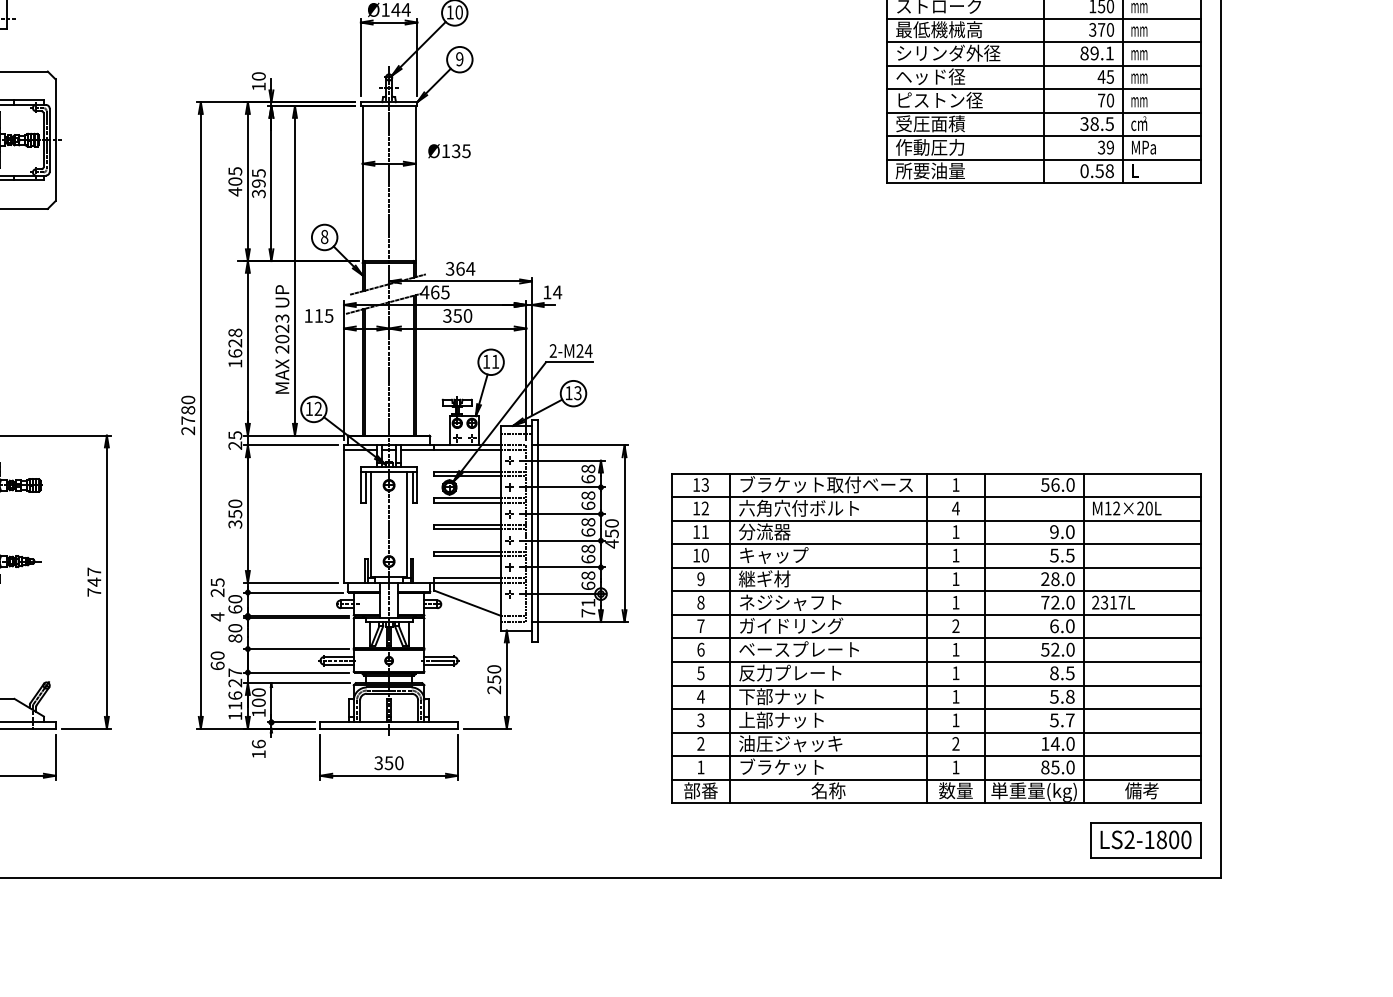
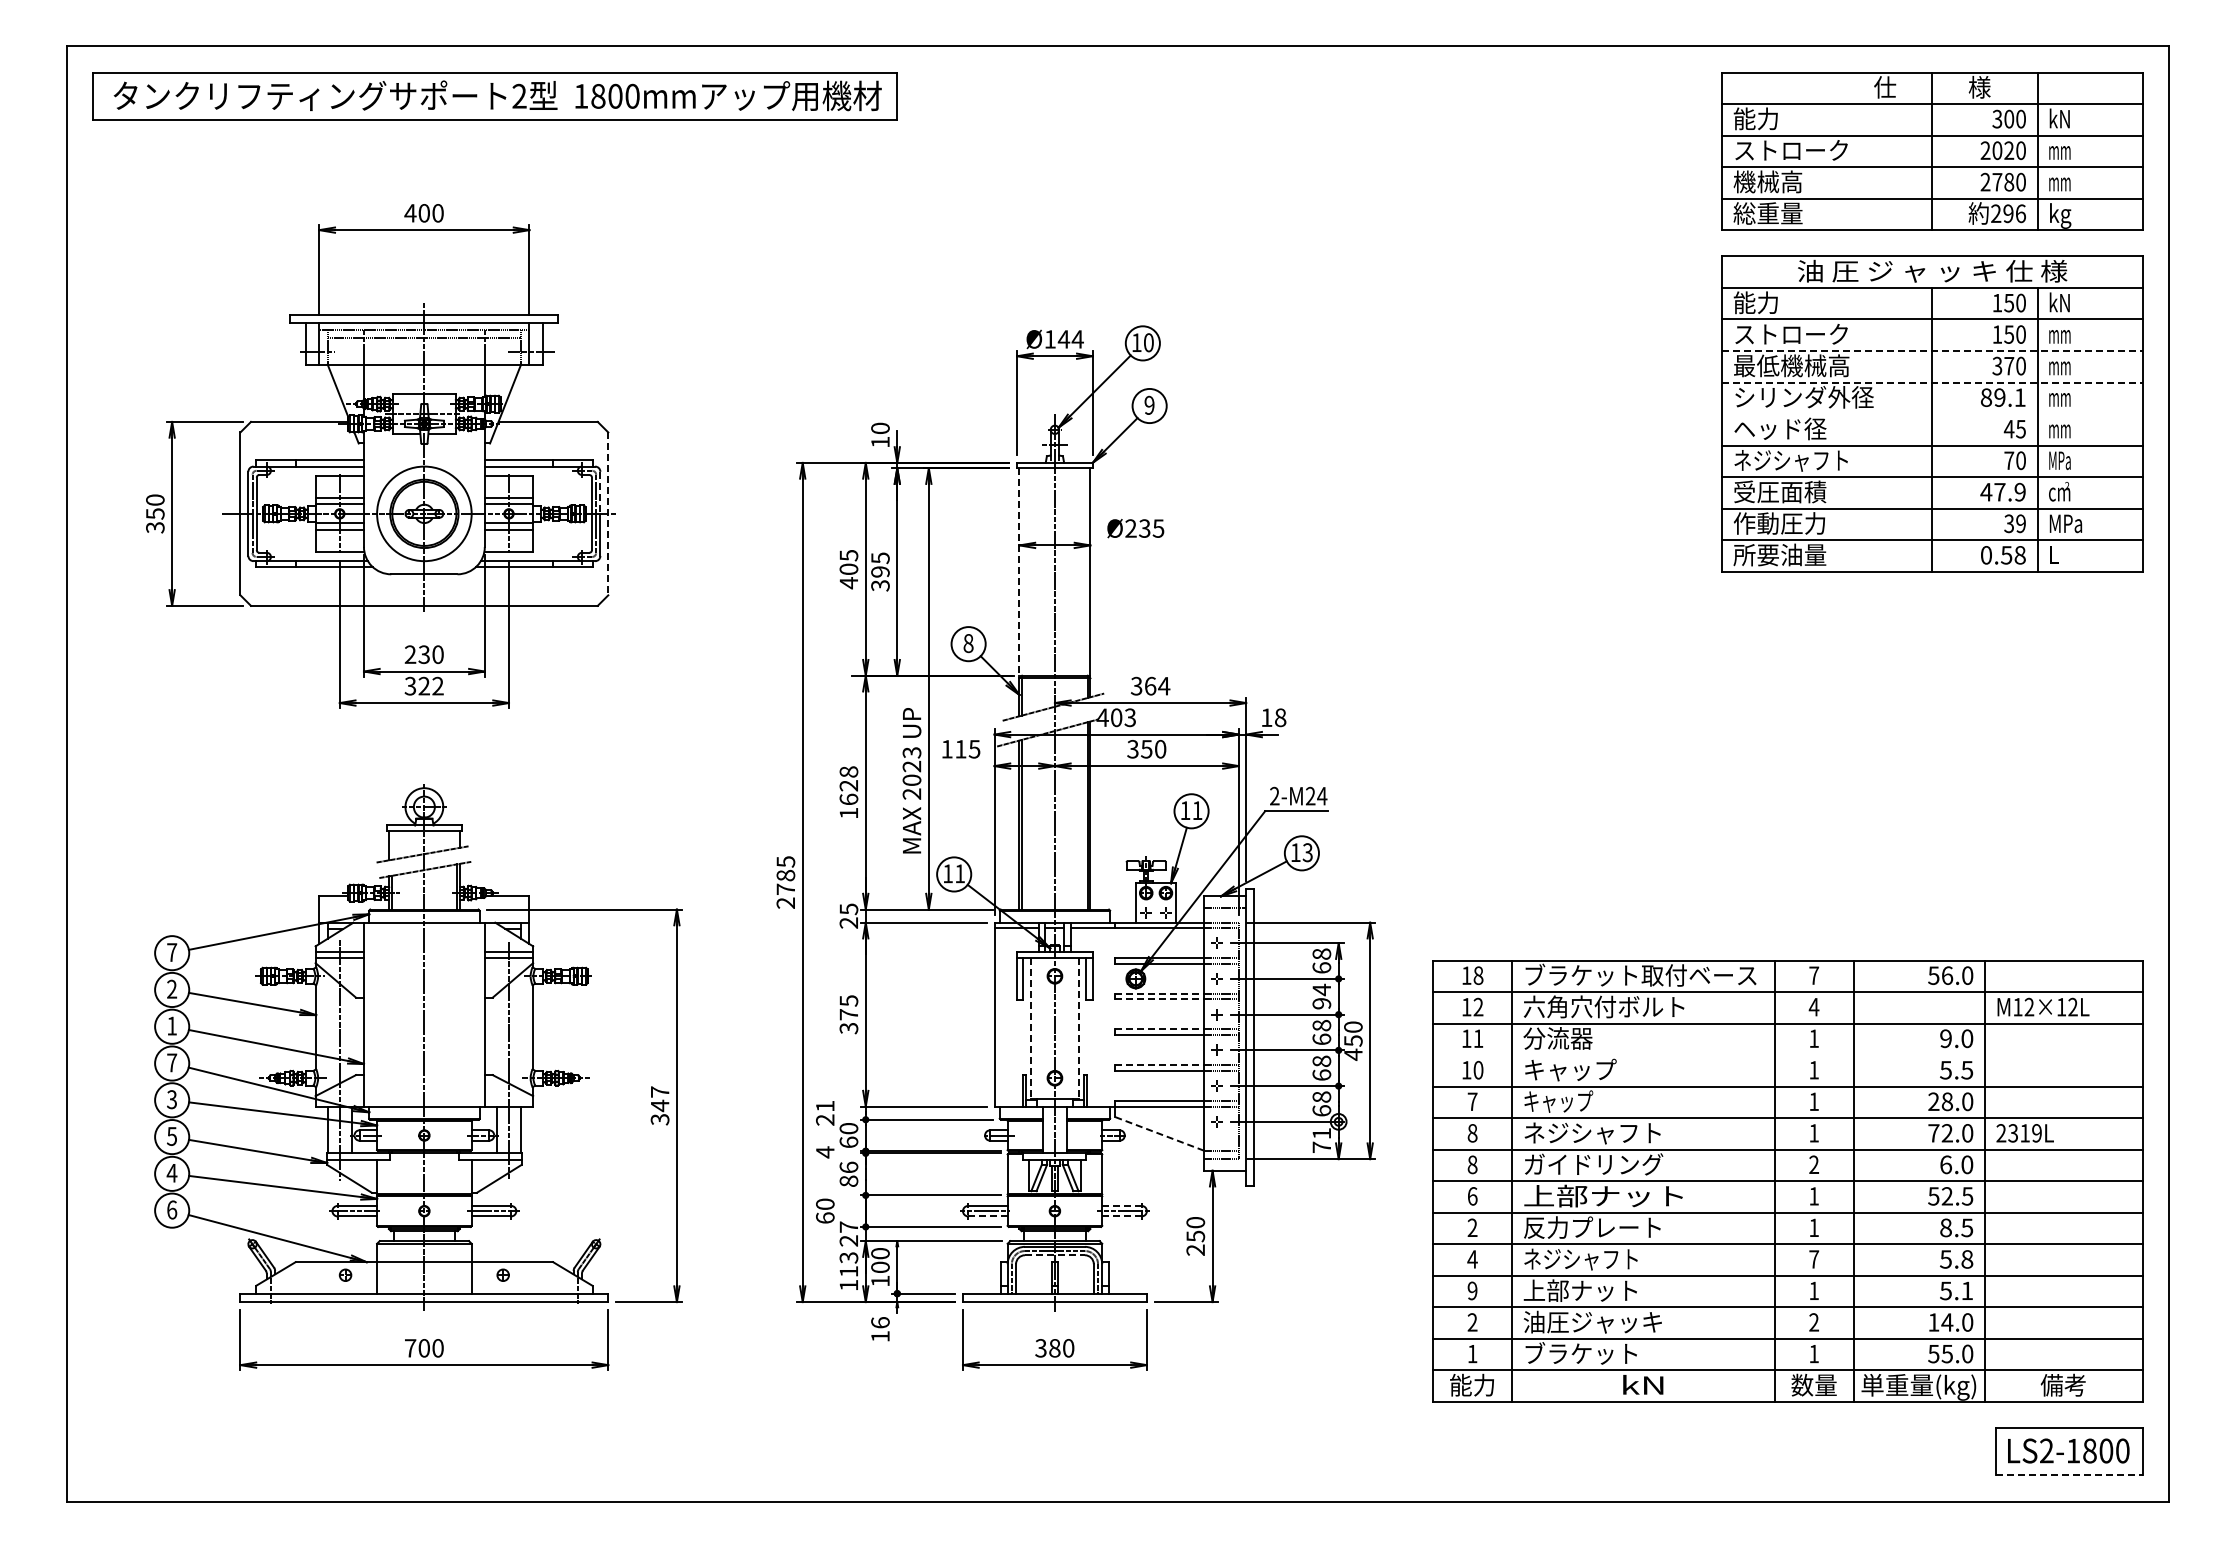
line: (1044, 18) -> (1932, 351), solid -> dashed
line: (1044, 42) -> (1932, 382), solid -> dashed
line: (1044, 66) -> (1932, 414), removed
text: (939, 100) -> (1792, 460), ピストン径 -> ネジシャフト
text: (1139, 100) -> (2059, 460), mm -> MPa
text: (1096, 123) -> (2002, 491), 38.5 -> 47.9
line: (49, 125) -> (600, 493), solid -> dashed
line: (55, 140) -> (608, 514), solid -> dashed
text: (445, 151) -> (1130, 528), Ø135 -> Ø235
line: (362, 183) -> (1019, 571), solid -> dashed
text: (440, 292) -> (1123, 717), 465 -> 403
text: (557, 292) -> (1280, 717), 14 -> 18
text: (187, 399) -> (785, 861), 2780 -> 2785
text: (318, 408) -> (960, 873), 12 -> 11
text: (705, 484) -> (1478, 975), 13 -> 18
text: (956, 484) -> (1814, 975), 1 -> 7
line: (467, 498) -> (1160, 993), solid -> dashed
text: (588, 500) -> (1321, 996), 68 -> 94
line: (467, 502) -> (1160, 999), solid -> dashed
text: (235, 508) -> (848, 1007), 350 -> 375
text: (1144, 508) -> (2066, 1006), M12×20L -> M12×12L
line: (371, 524) -> (1031, 1028), solid -> dashed
line: (406, 524) -> (1078, 1028), solid -> dashed
line: (467, 525) -> (1160, 1029), solid -> dashed
line: (936, 544) -> (1787, 1055), removed
line: (467, 552) -> (1160, 1065), solid -> dashed
text: (700, 578) -> (1472, 1101), 9 -> 7
text: (765, 578) -> (1558, 1101), 継ギ材 -> キャップ
text: (217, 582) -> (825, 1106), 25 -> 21
text: (93, 592) -> (659, 1119), 747 -> 347
line: (467, 602) -> (1159, 1133), solid -> dashed
text: (1121, 602) -> (2036, 1133), 2317L -> 2319L
text: (700, 625) -> (1472, 1164), 7 -> 8
text: (235, 628) -> (848, 1167), 80 -> 86
text: (799, 649) -> (1604, 1195), ベースプレート -> 上部ナット
text: (1070, 649) -> (1967, 1196), 52.0 -> 52.5
line: (438, 656) -> (1121, 1205), solid -> dashed
line: (338, 664) -> (987, 1216), solid -> dashed
line: (438, 664) -> (1121, 1216), solid -> dashed
text: (700, 673) -> (1472, 1227), 5 -> 2
line: (388, 693) -> (1054, 1255), solid -> dashed
text: (235, 695) -> (848, 1257), 116 -> 113
text: (781, 696) -> (1580, 1258), 下部ナット -> ネジシャフト
text: (956, 696) -> (1814, 1259), 1 -> 7
text: (700, 720) -> (1472, 1291), 3 -> 9
text: (1070, 720) -> (1967, 1290), 5.7 -> 5.1
text: (388, 763) -> (1054, 1348), 350 -> 380
text: (1045, 767) -> (1933, 1353), 85.0 -> 55.0
text: (700, 790) -> (1472, 1384), 部番 -> 能力
text: (828, 790) -> (1643, 1384), 名称 -> kN
line: (1146, 858) -> (2069, 1475), solid -> dashed

